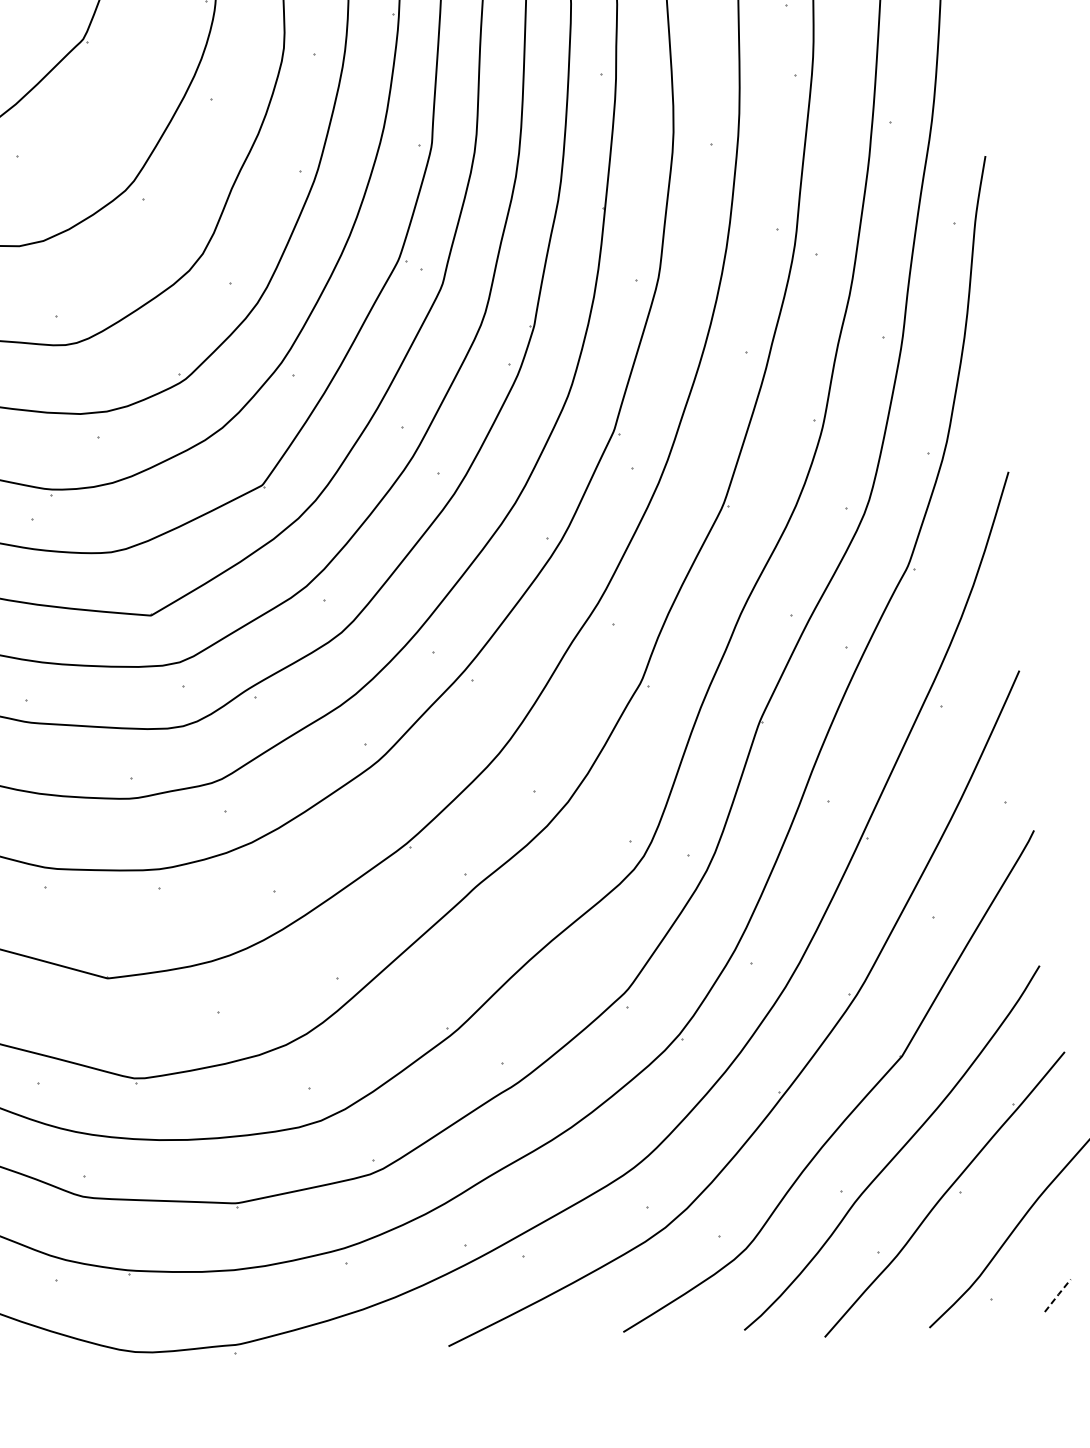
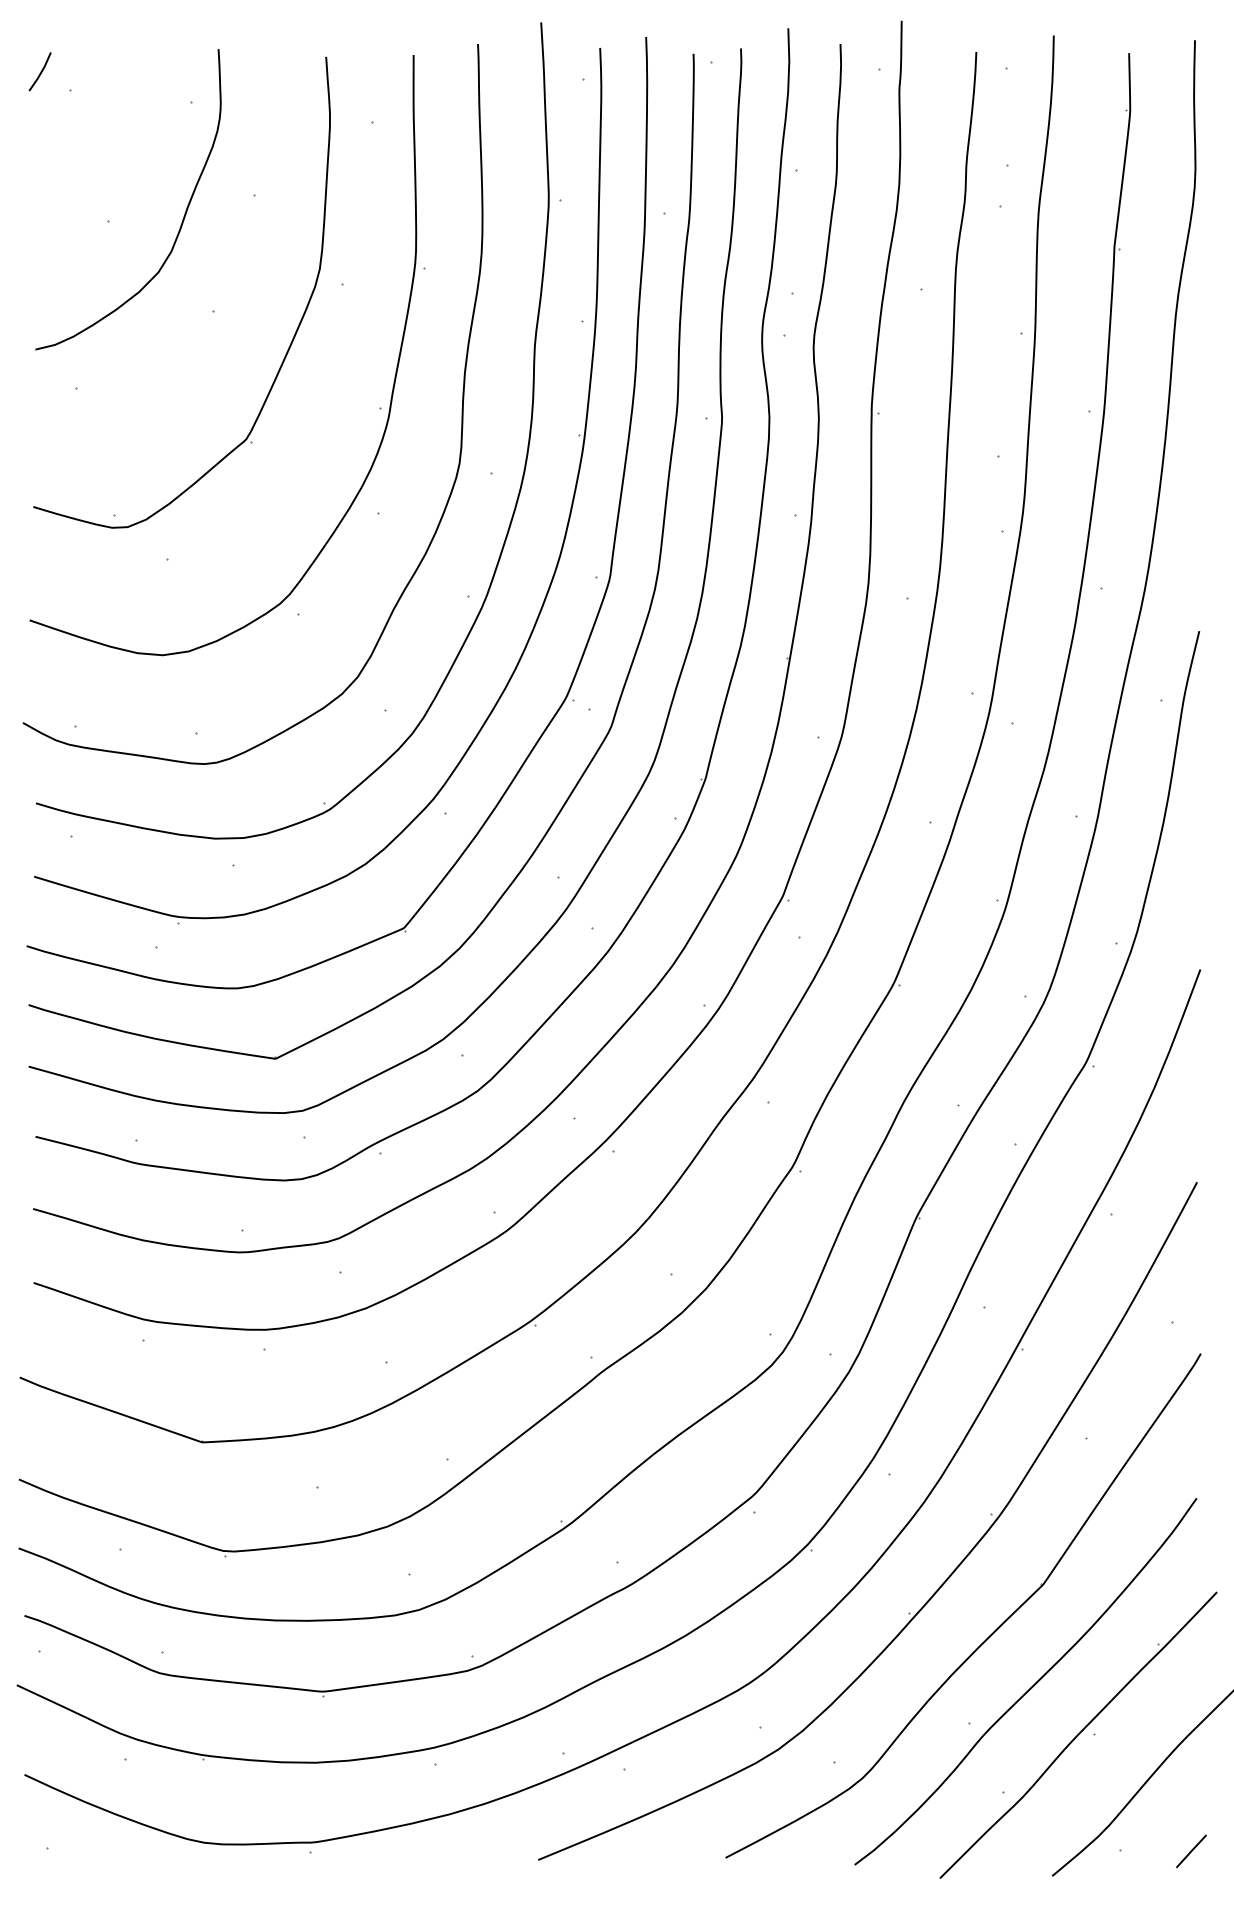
line: (1057, 1294) -> (1191, 1850), dashed -> solid

